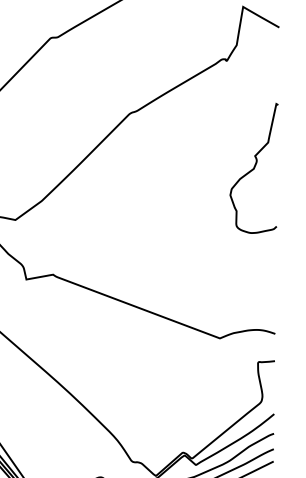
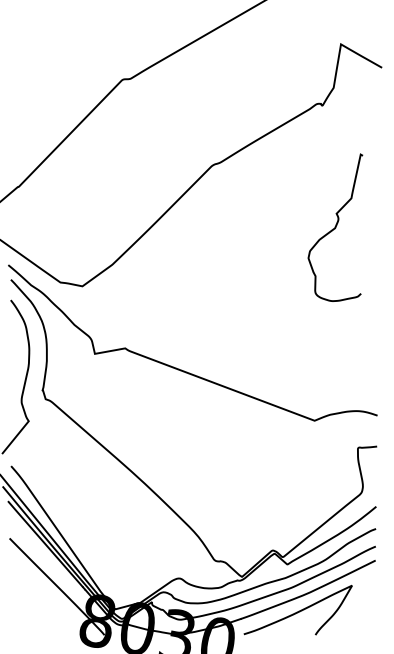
curve: (254, 168) -> (335, 227), moved

